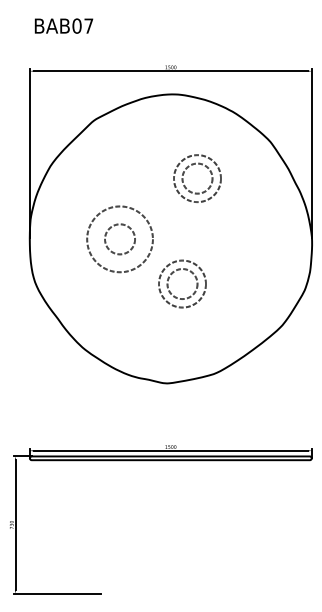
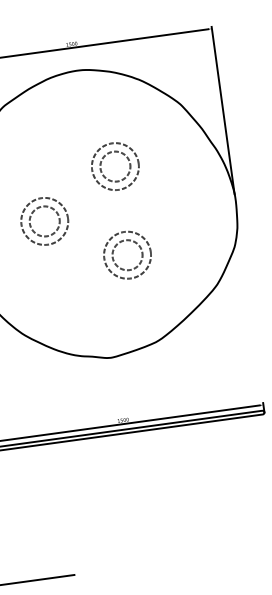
part: (193, 165) -> (109, 154), moved
circle: (119, 238) -> (44, 220), size x0.71
part: (180, 270) -> (123, 242), moved

